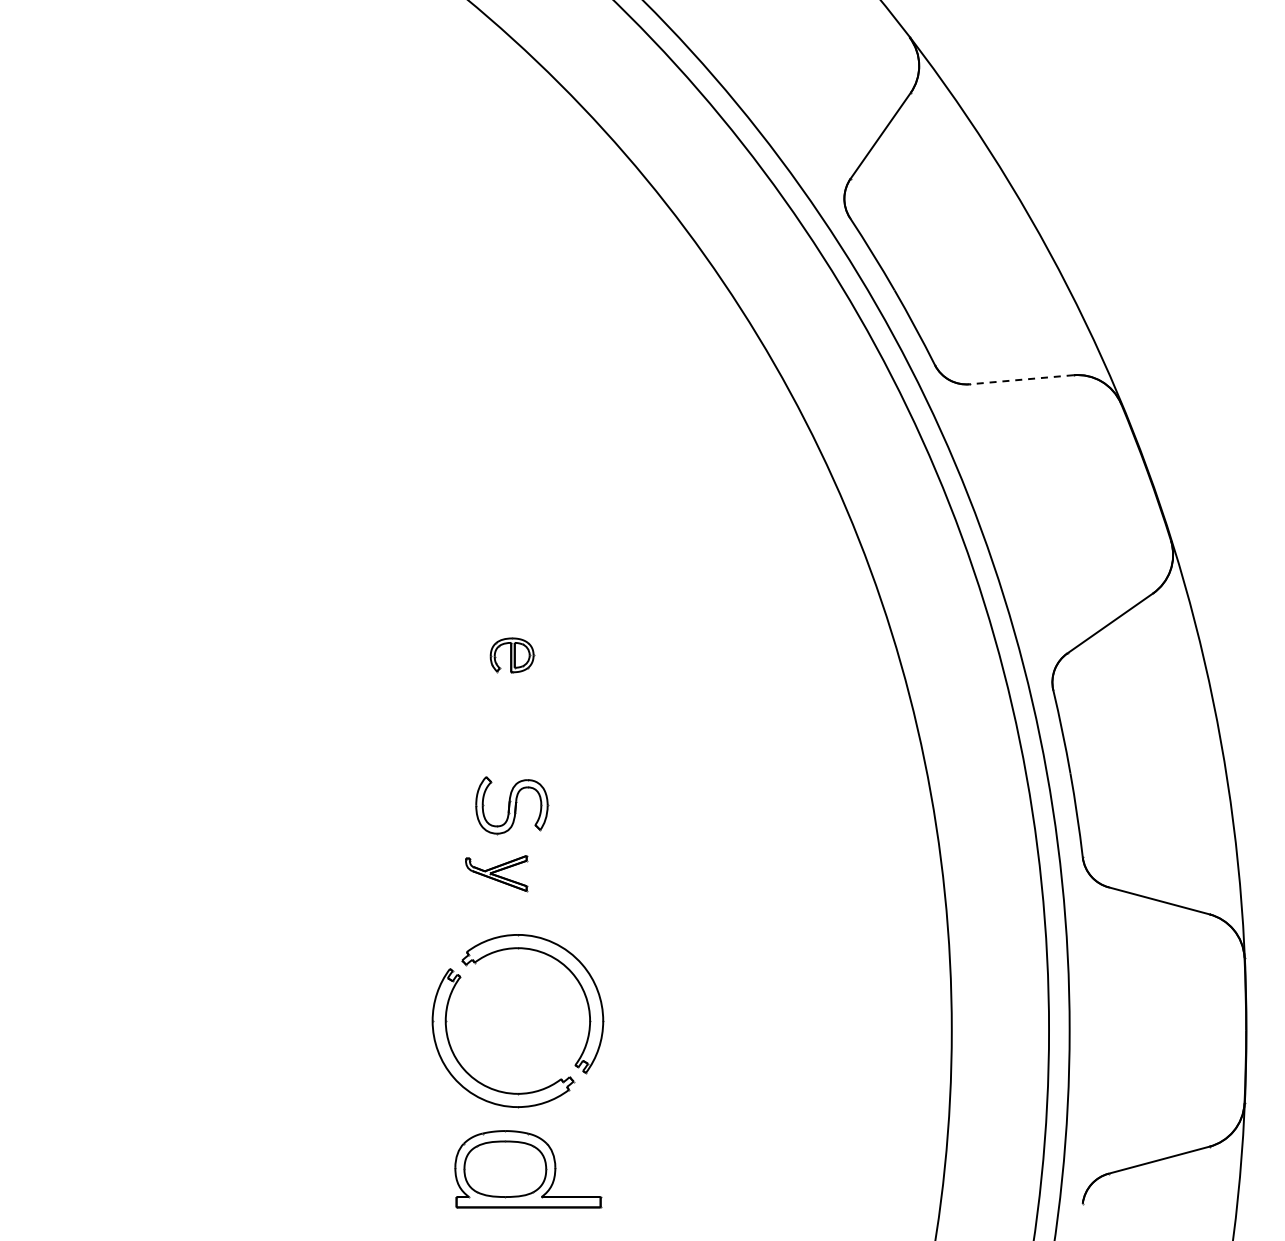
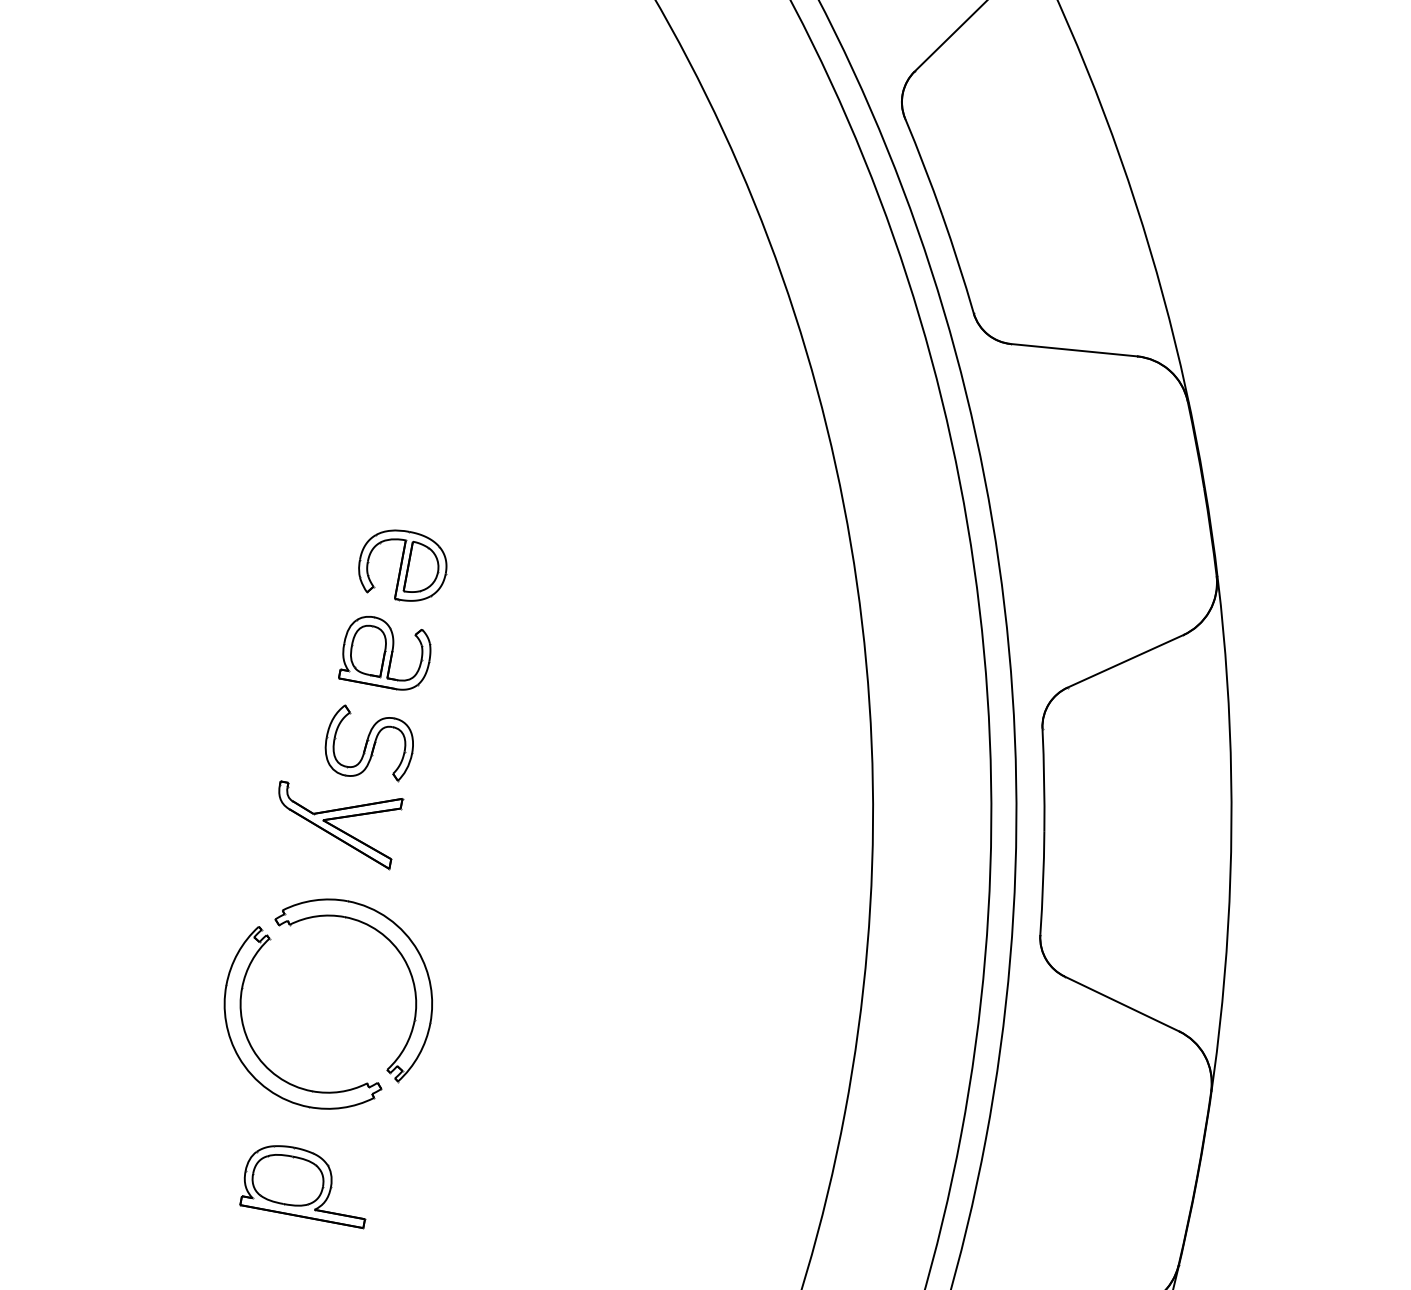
line: (1021, 379) -> (1073, 349), dashed -> solid
part: (512, 655) -> (403, 565), size x1.67
part: (512, 728) -> (387, 653), added
part: (496, 873) -> (335, 822), size x1.67
part: (528, 1169) -> (307, 1184), size x0.71

